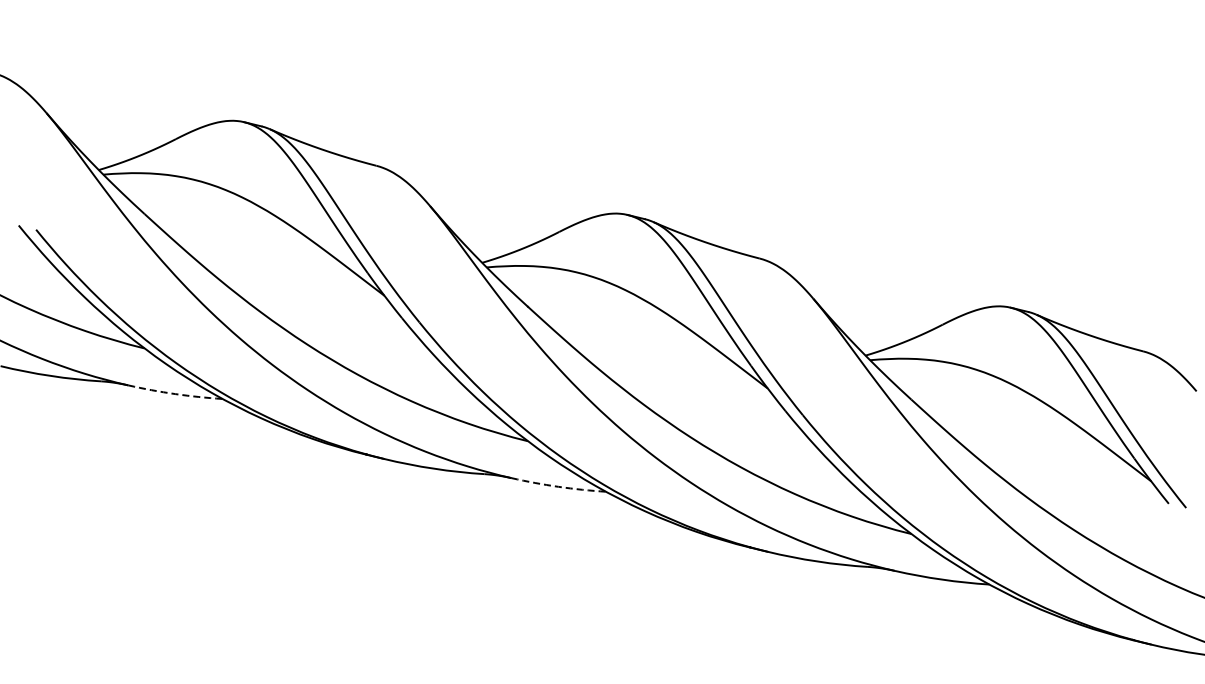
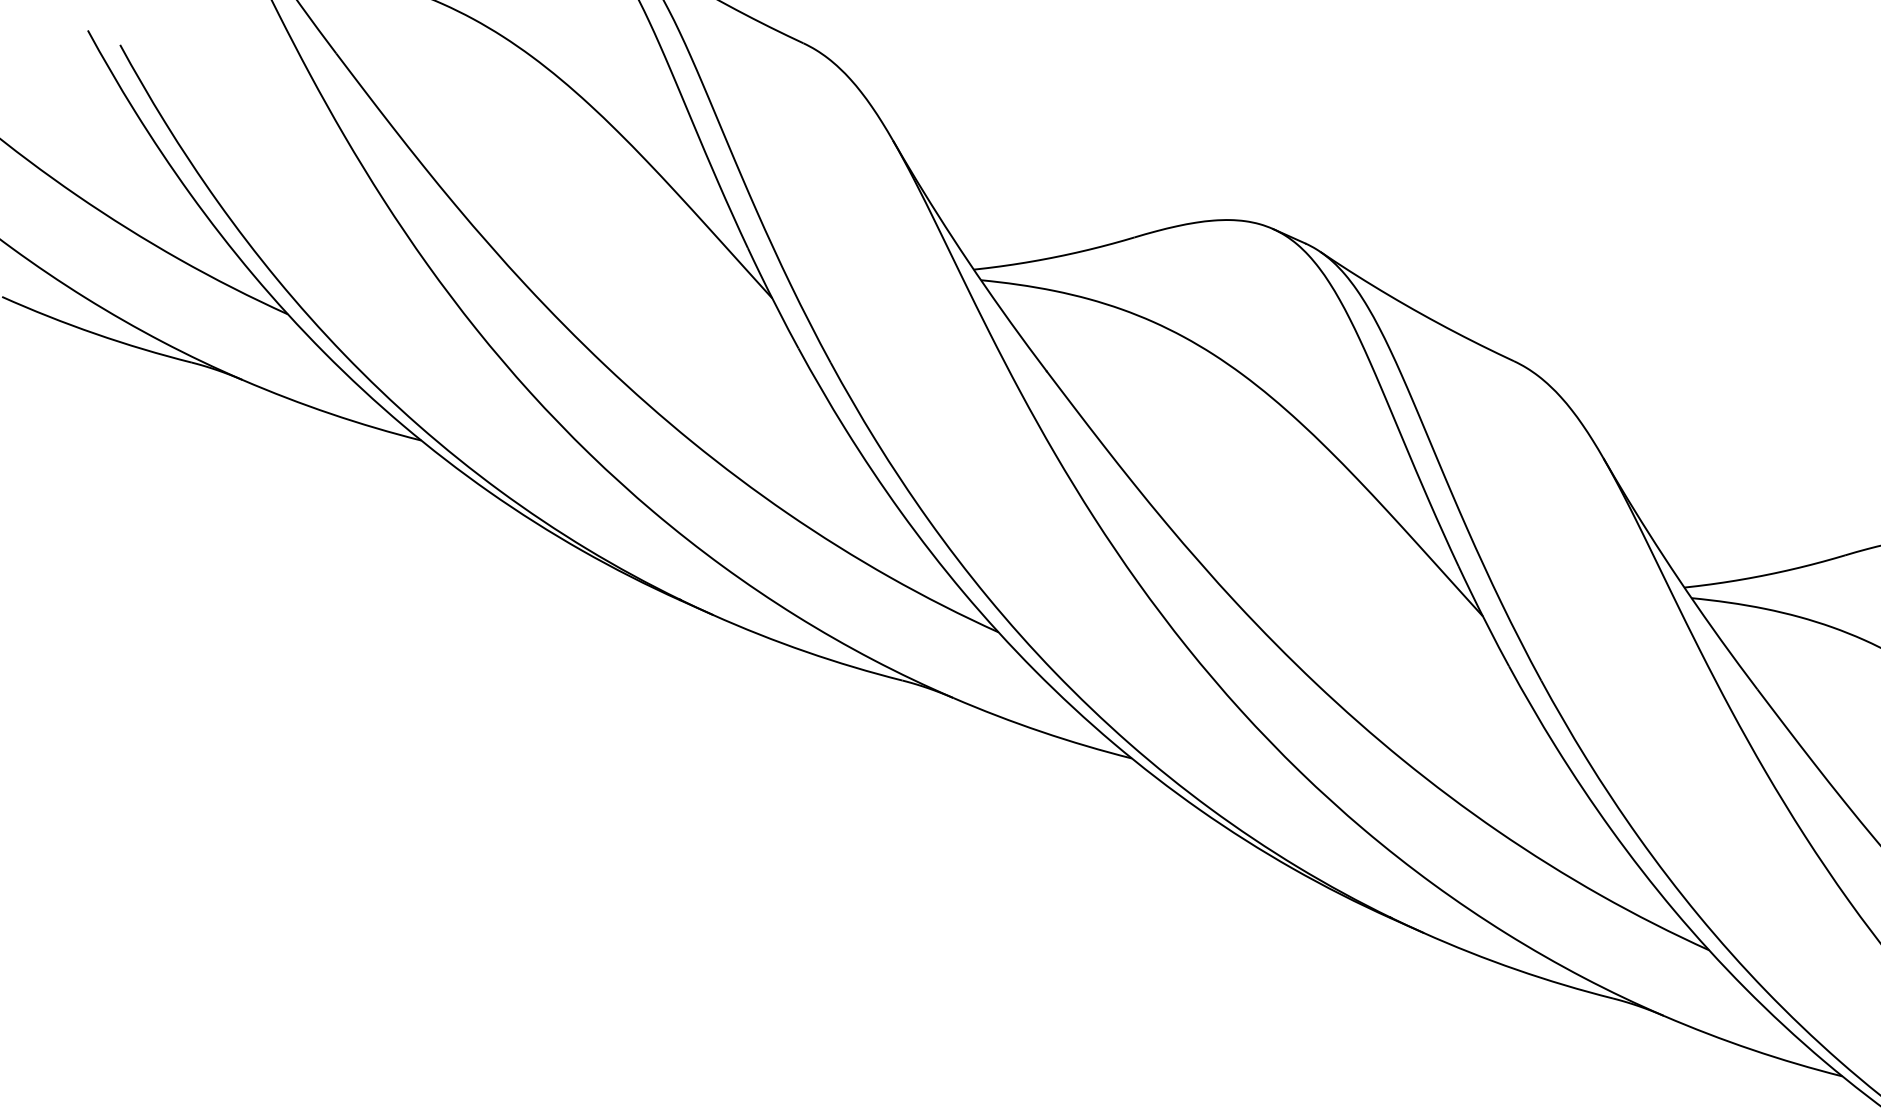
arc: (175, 394) -> (331, 414), dashed -> solid
arc: (558, 486) -> (1041, 731), dashed -> solid

